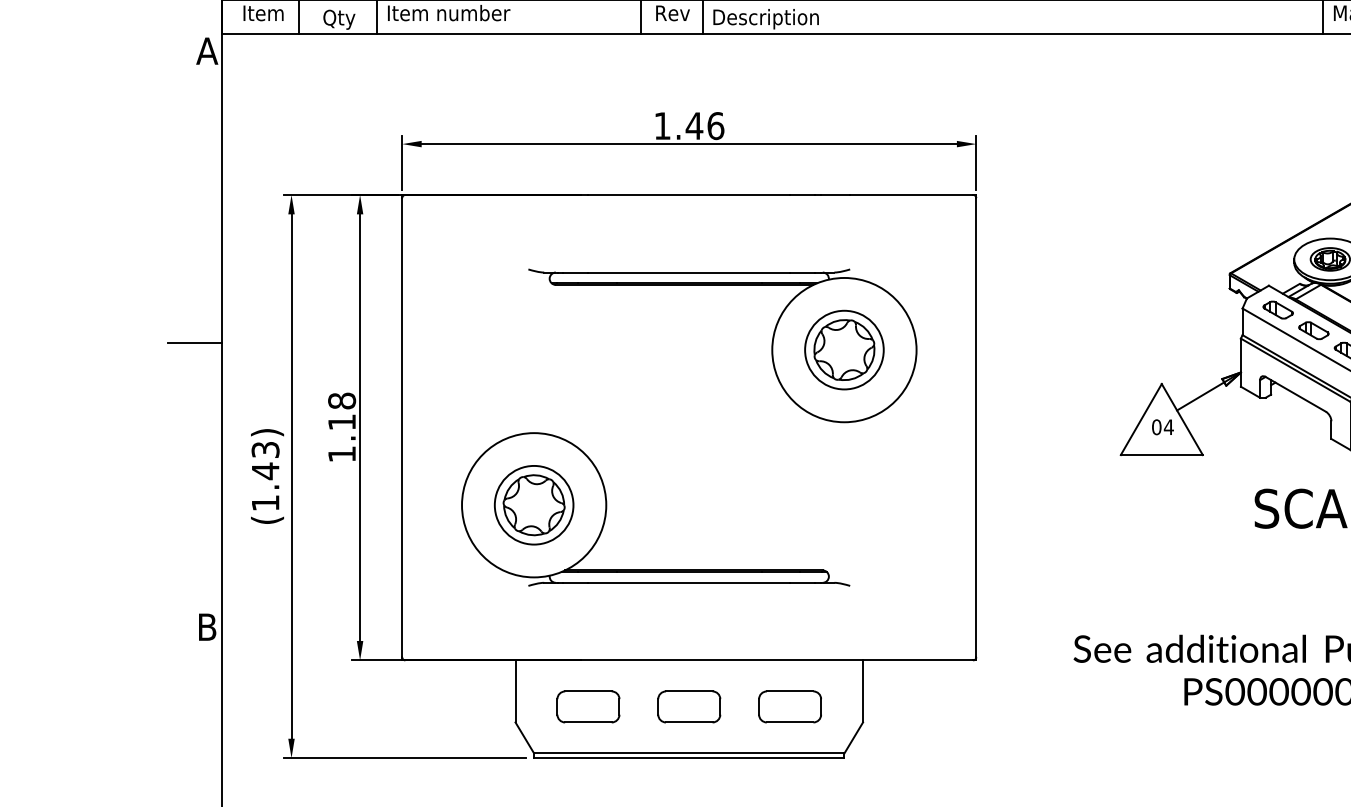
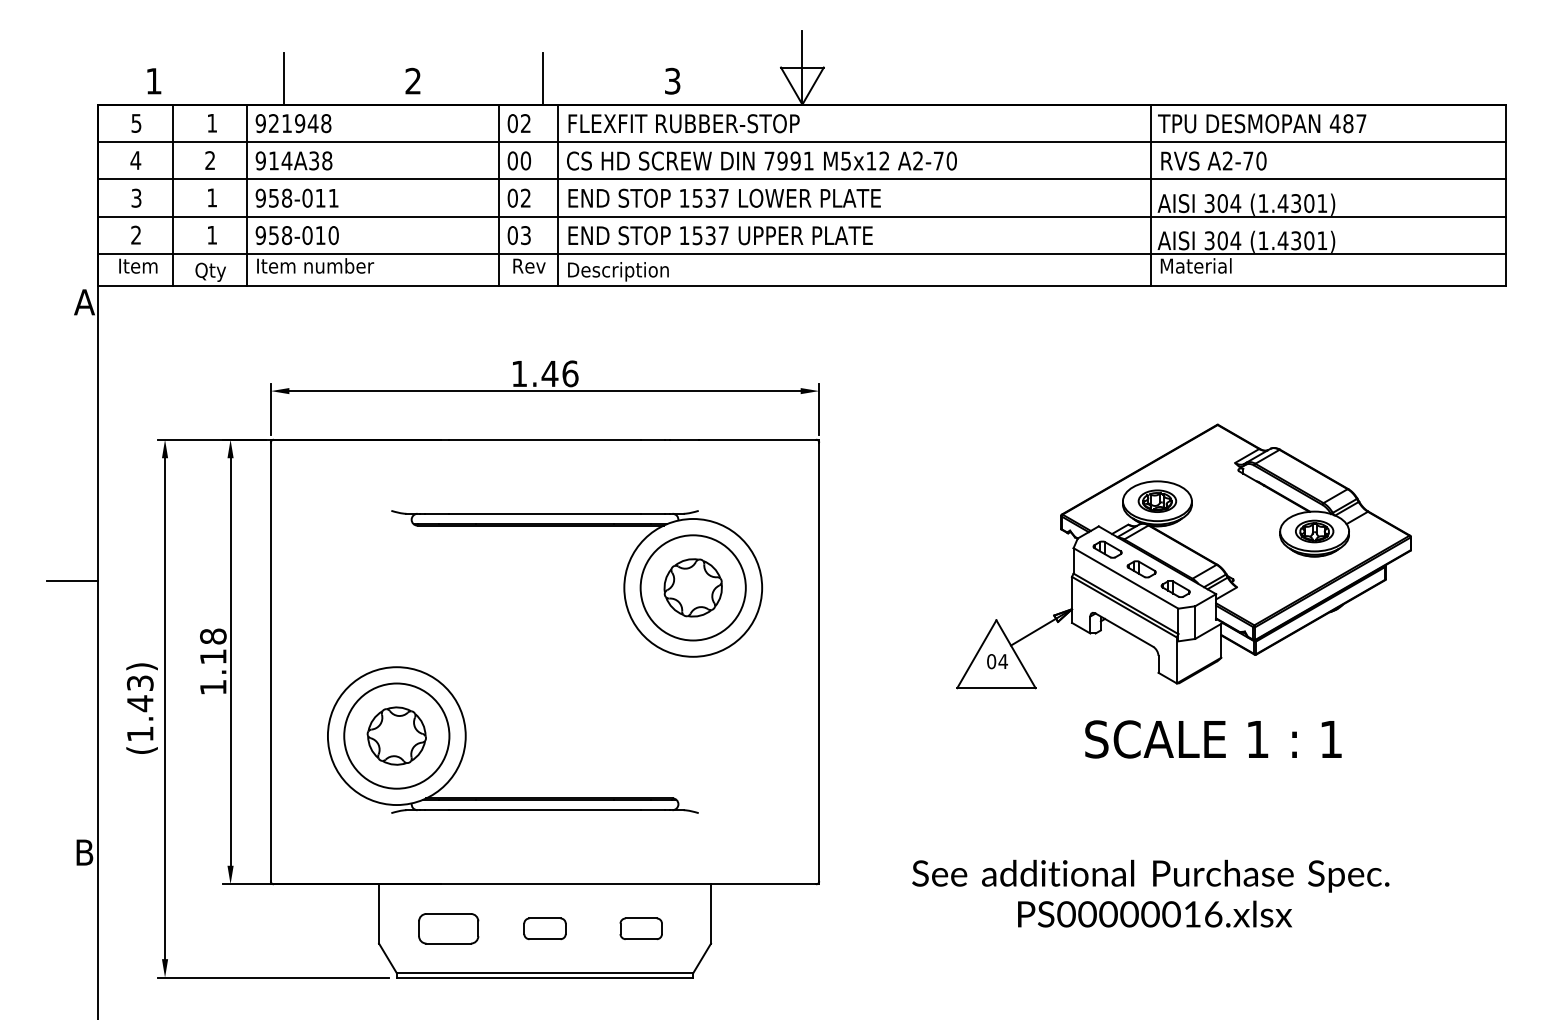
circle: (843, 349) -> (692, 587), size x1.4
circle: (533, 504) -> (396, 735), size x1.4
part: (688, 706) -> (544, 928), size x0.7
part: (789, 706) -> (640, 928), size x0.7

